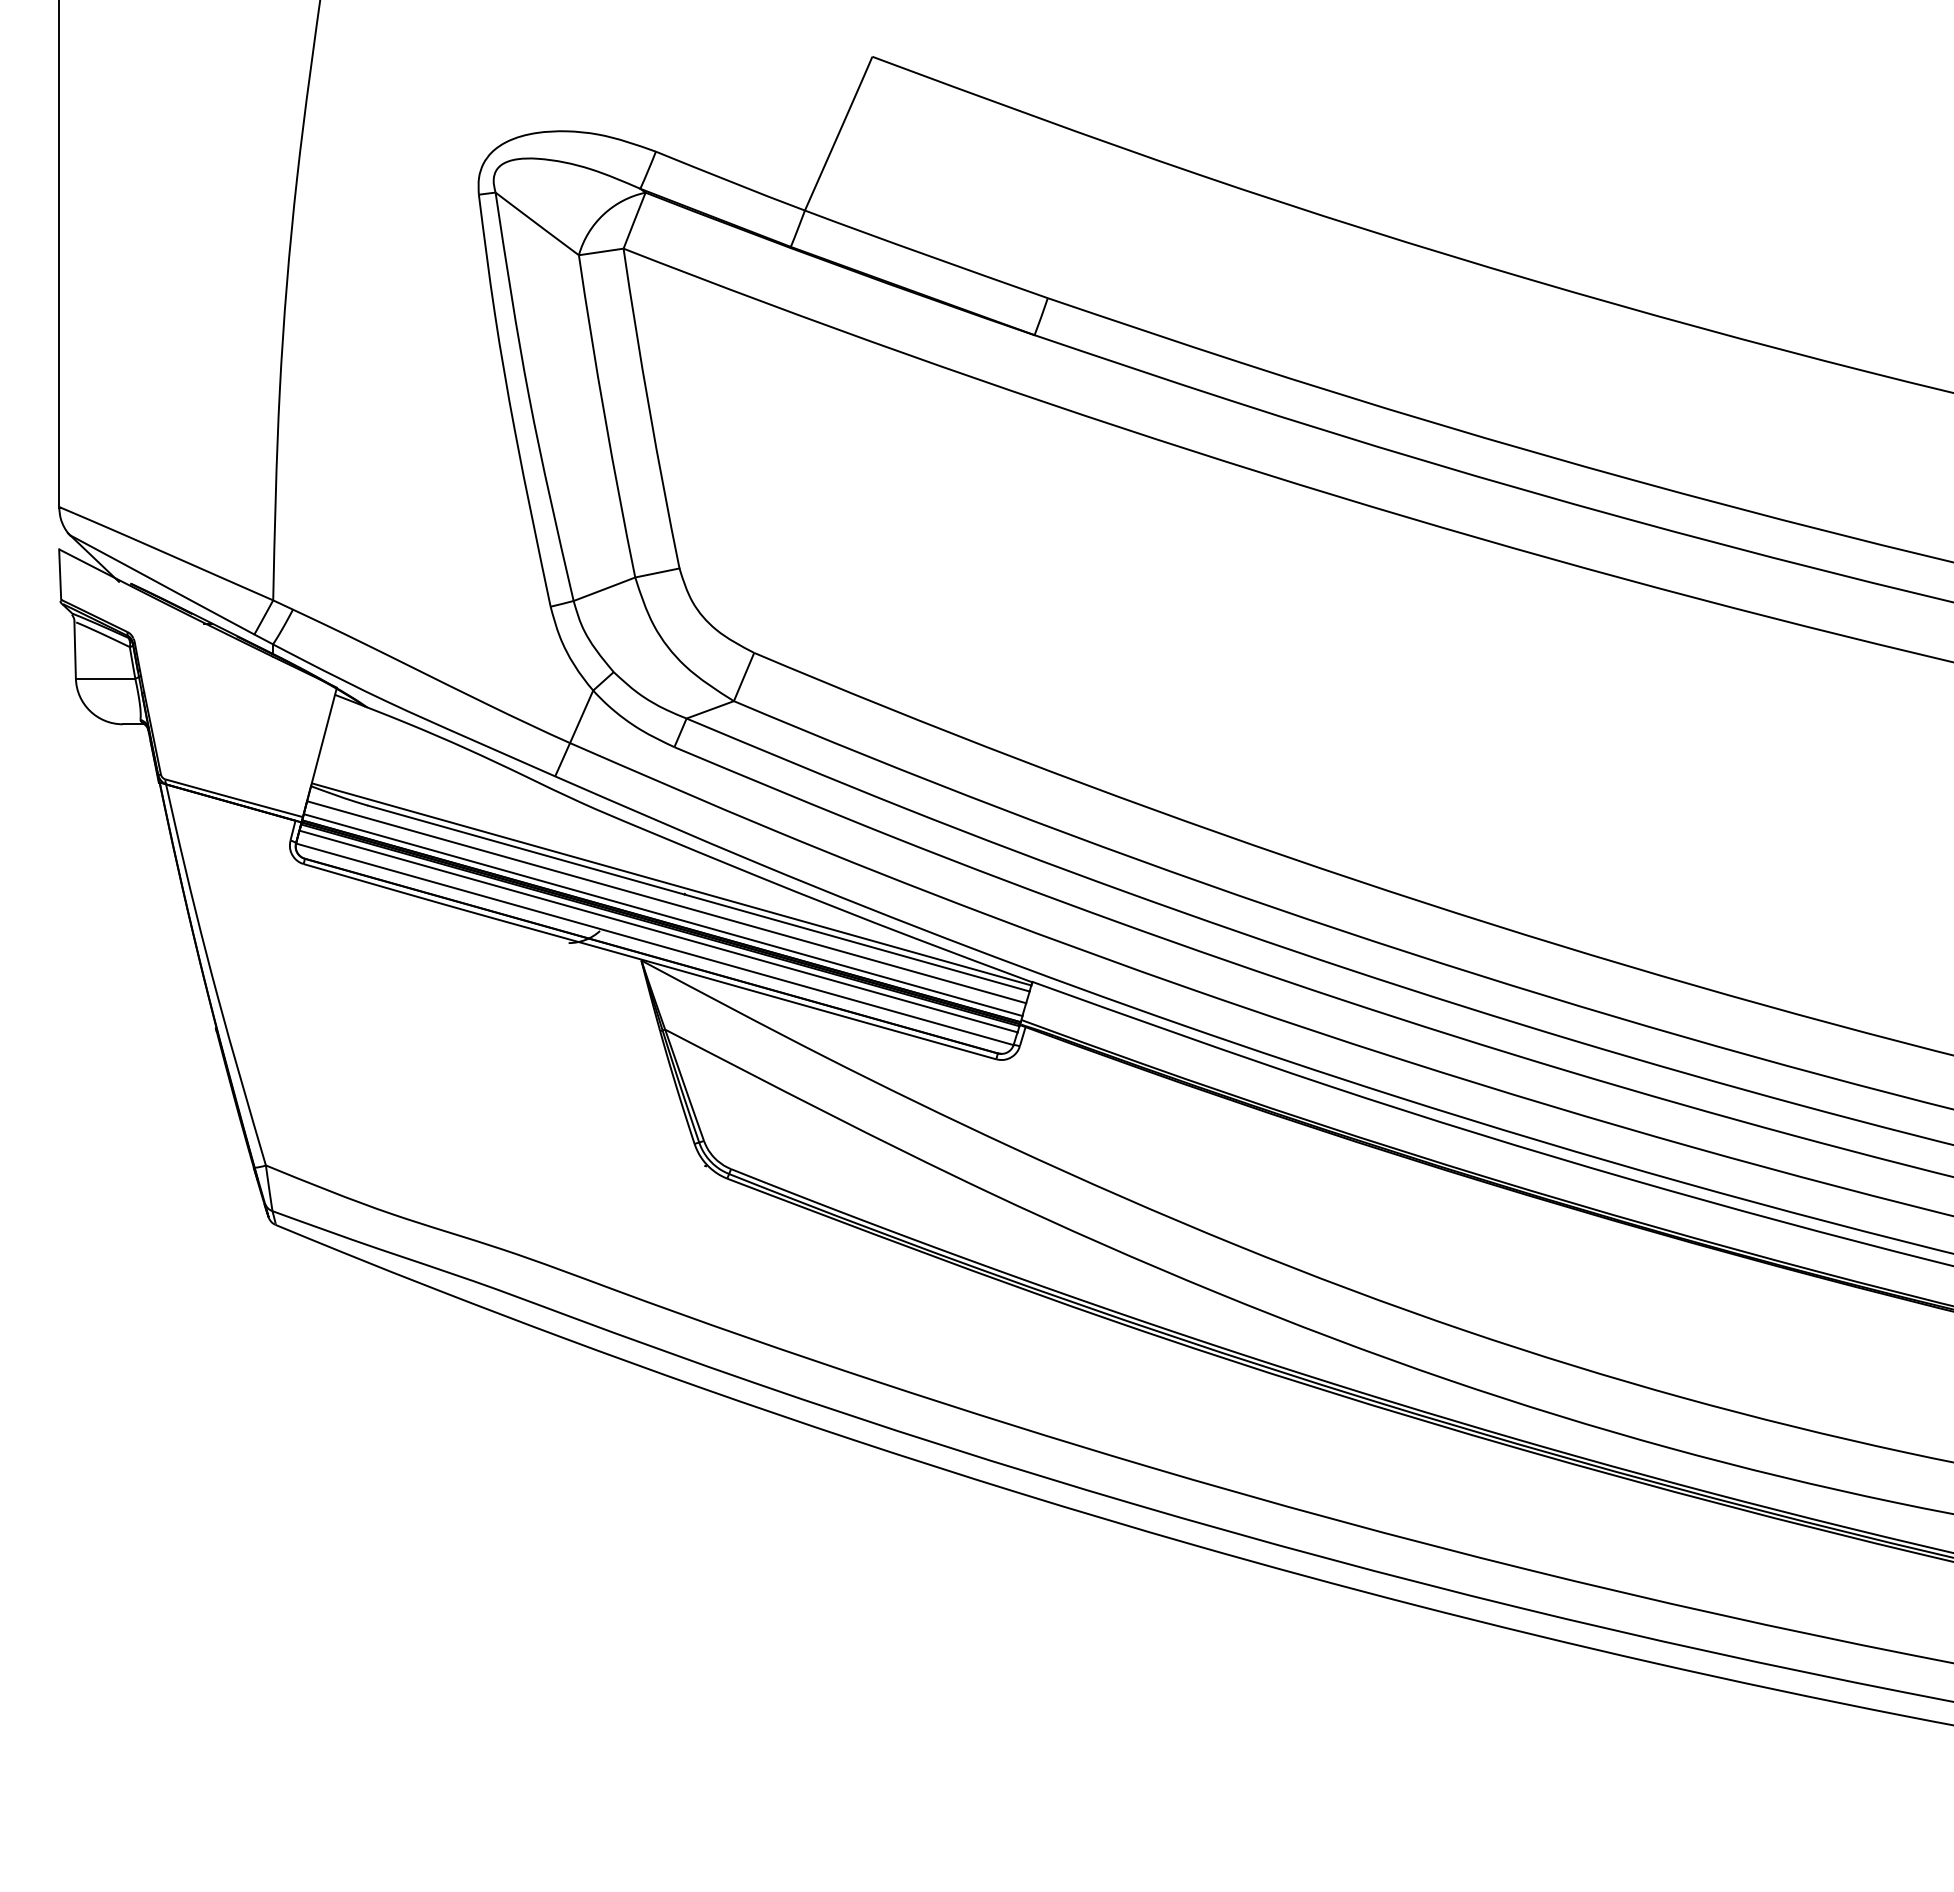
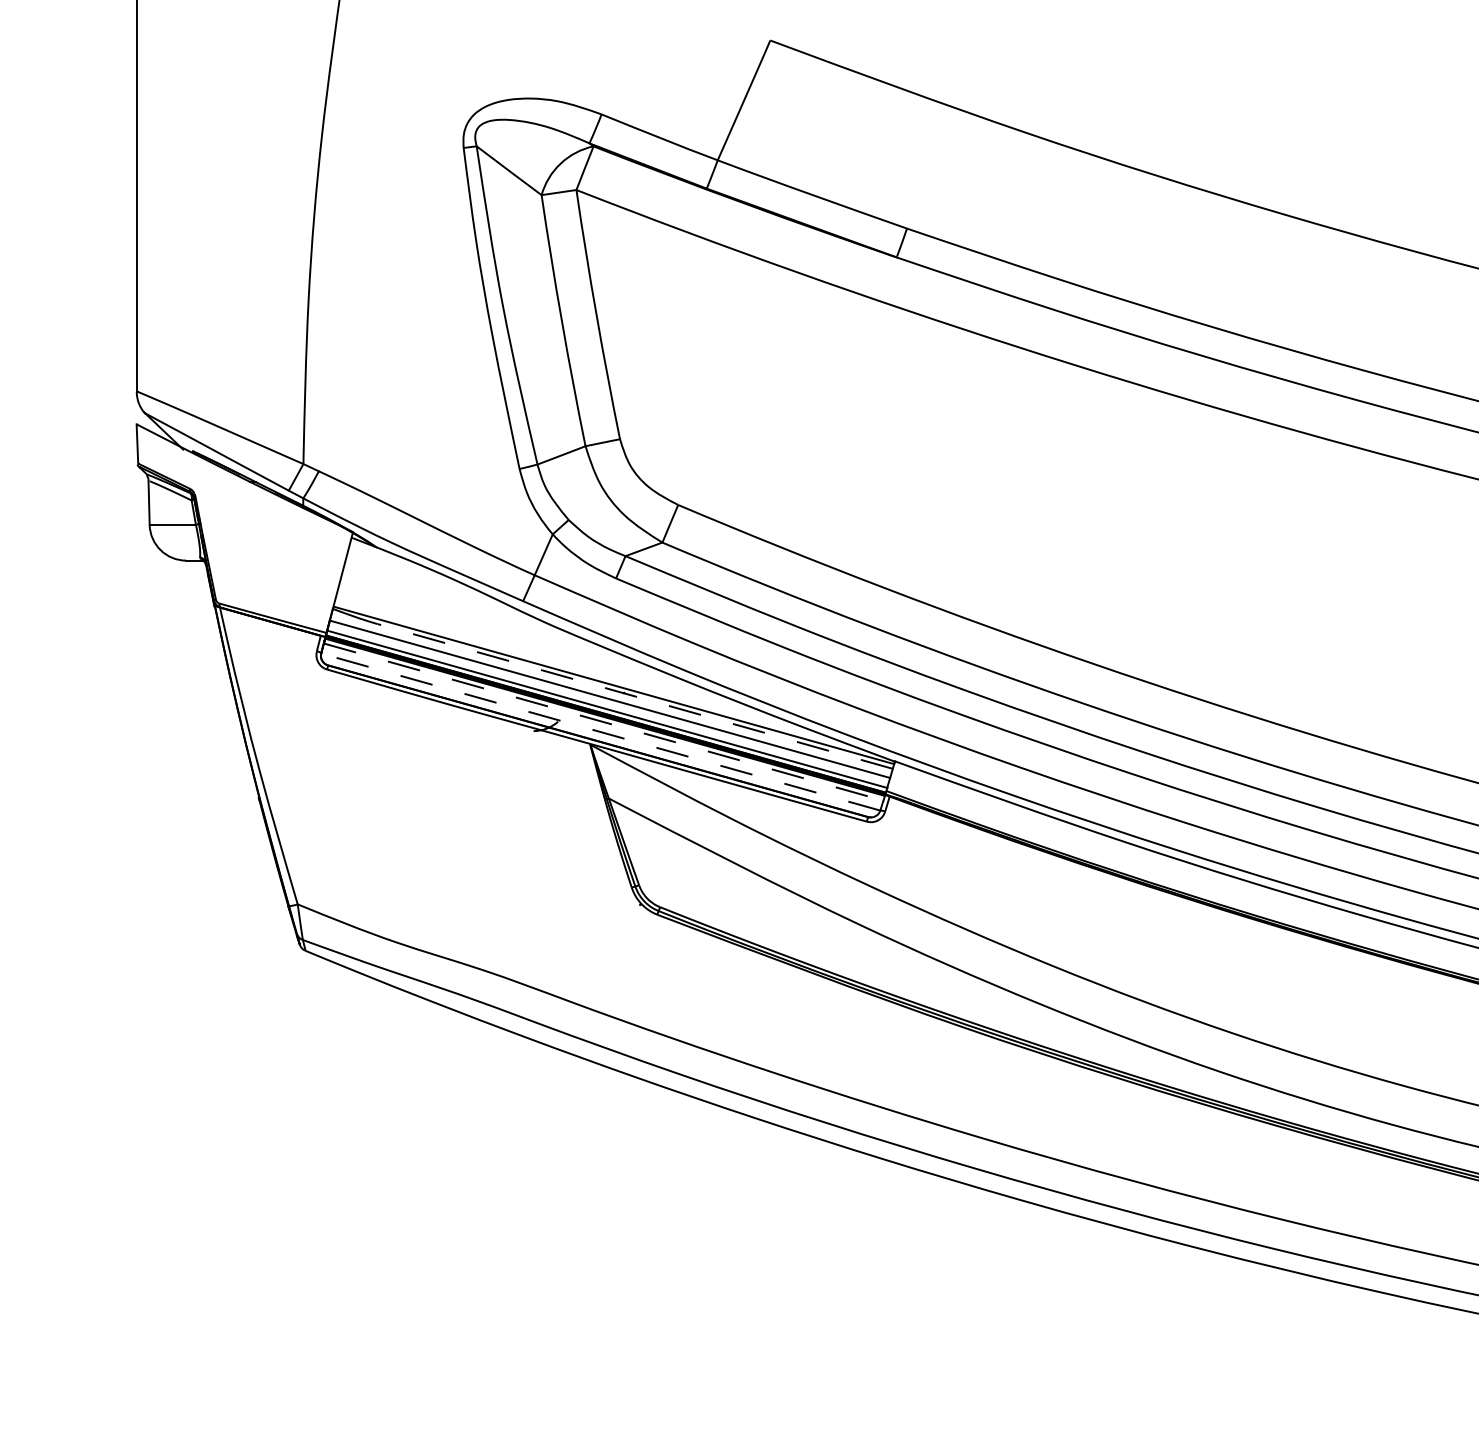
line: (698, 898) -> (634, 696), solid -> dashed
line: (658, 931) -> (603, 722), solid -> dashed
line: (654, 944) -> (600, 732), solid -> dashed

